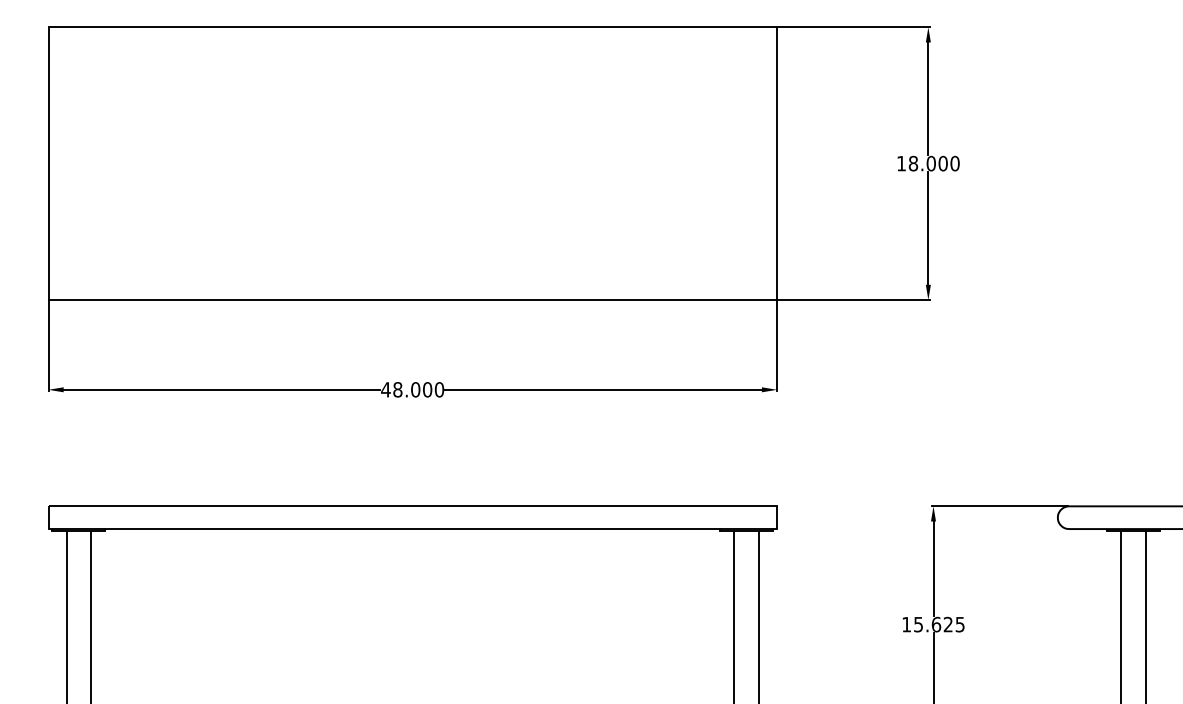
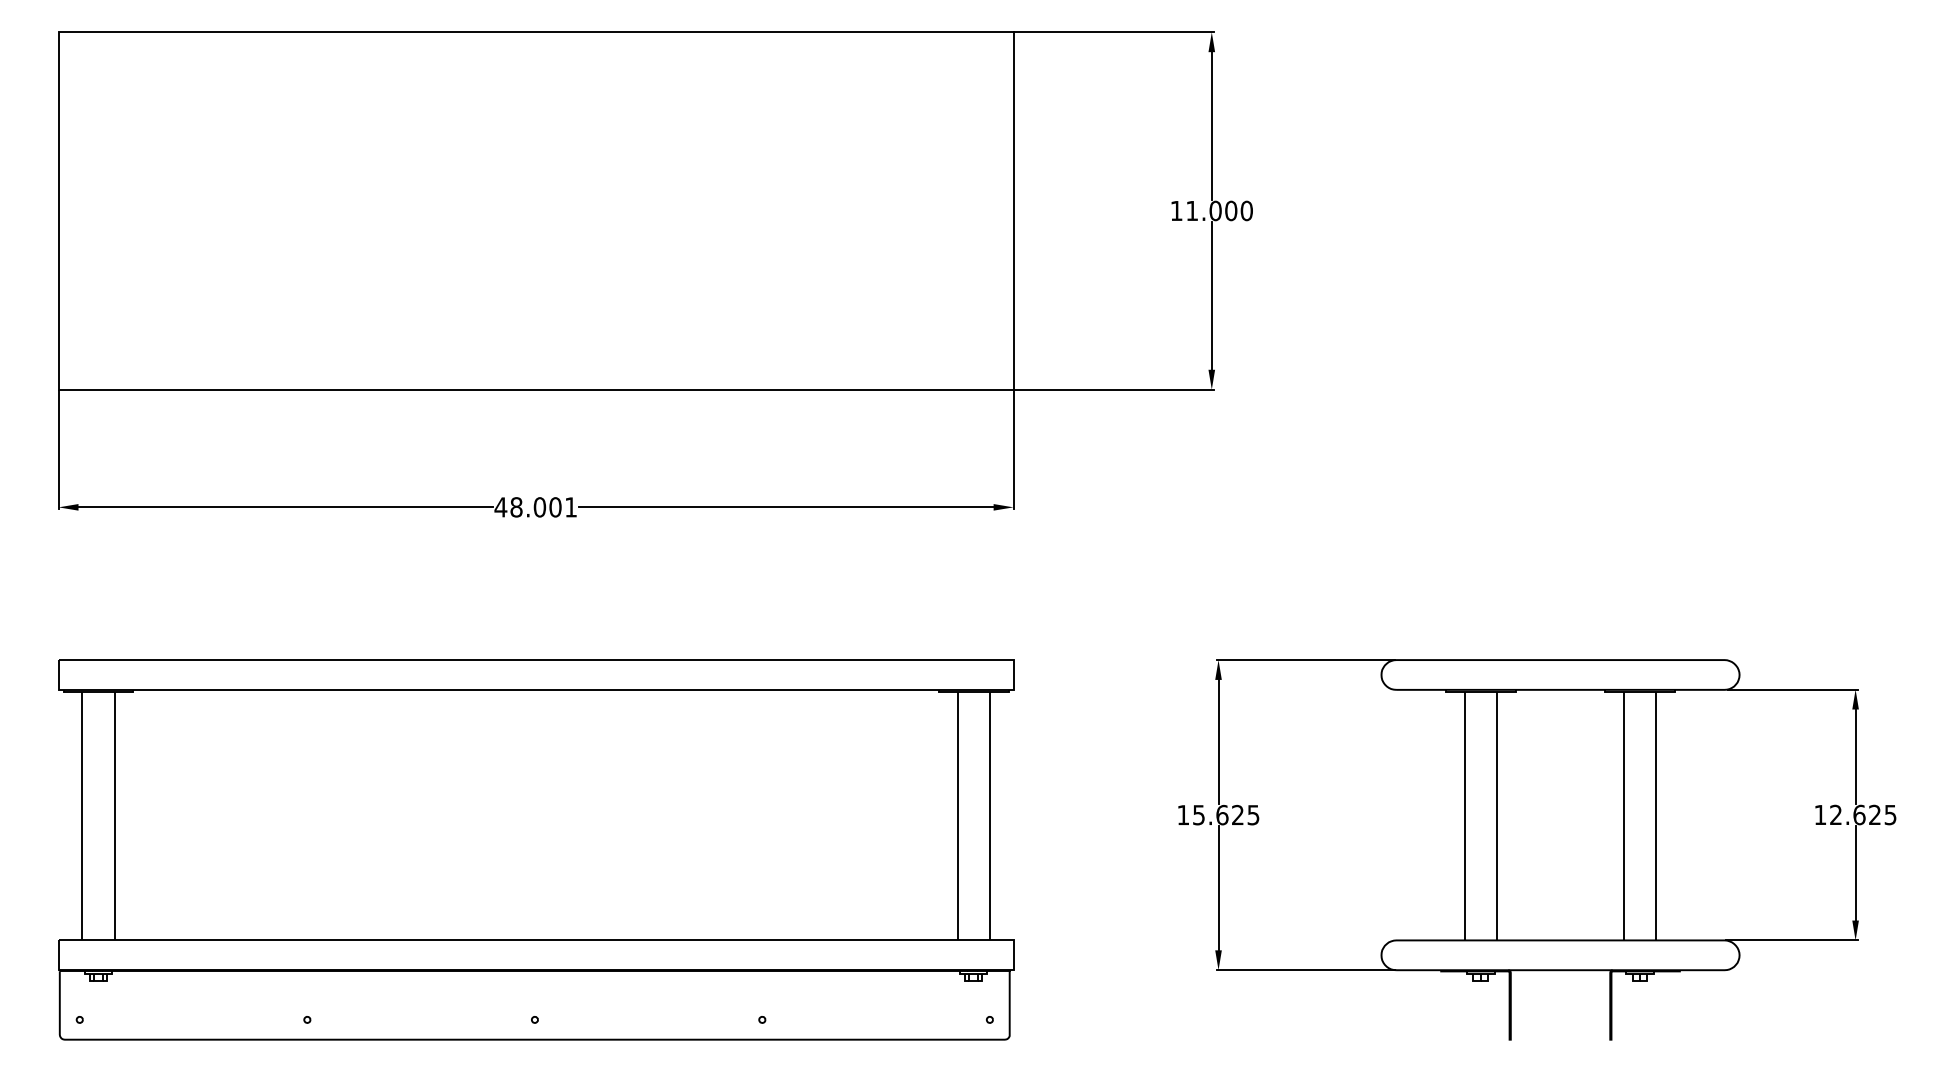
text: (913, 163) -> (1192, 210), 18.000 -> 11.000
text: (439, 389) -> (571, 507), 48.000 -> 48.001

